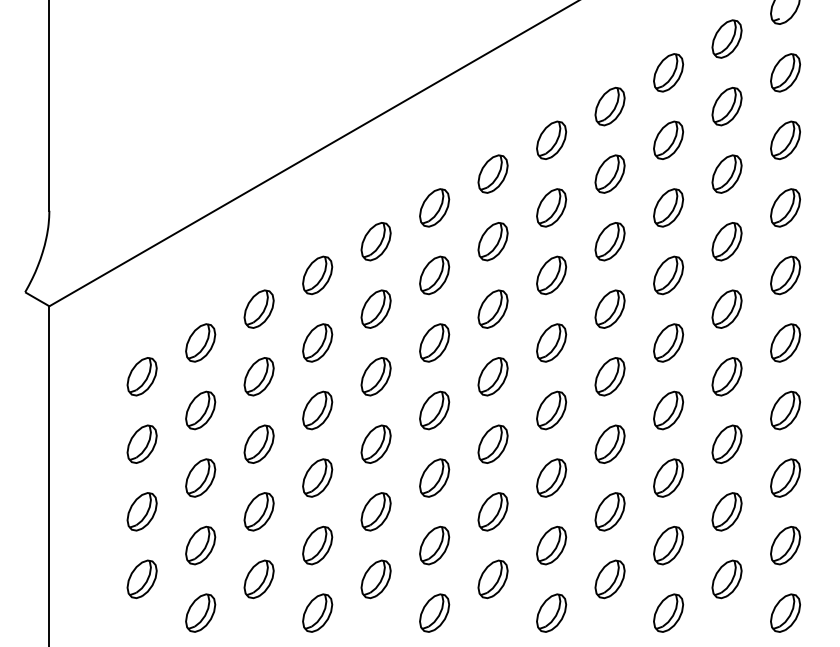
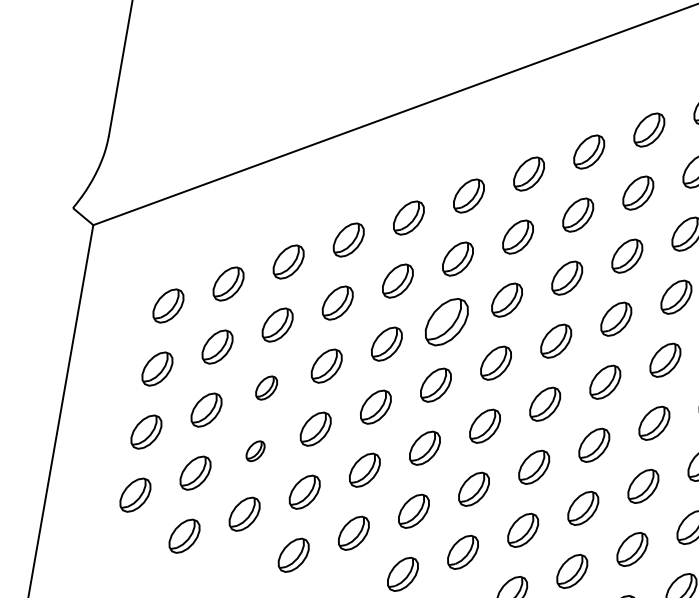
part: (434, 342) -> (446, 321), size x1.4
part: (258, 443) -> (266, 387), size x0.7
part: (258, 511) -> (255, 450), size x0.6

